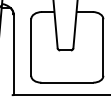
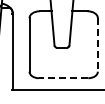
line: (103, 47) -> (97, 44), solid -> dashed
line: (67, 82) -> (63, 78), solid -> dashed

